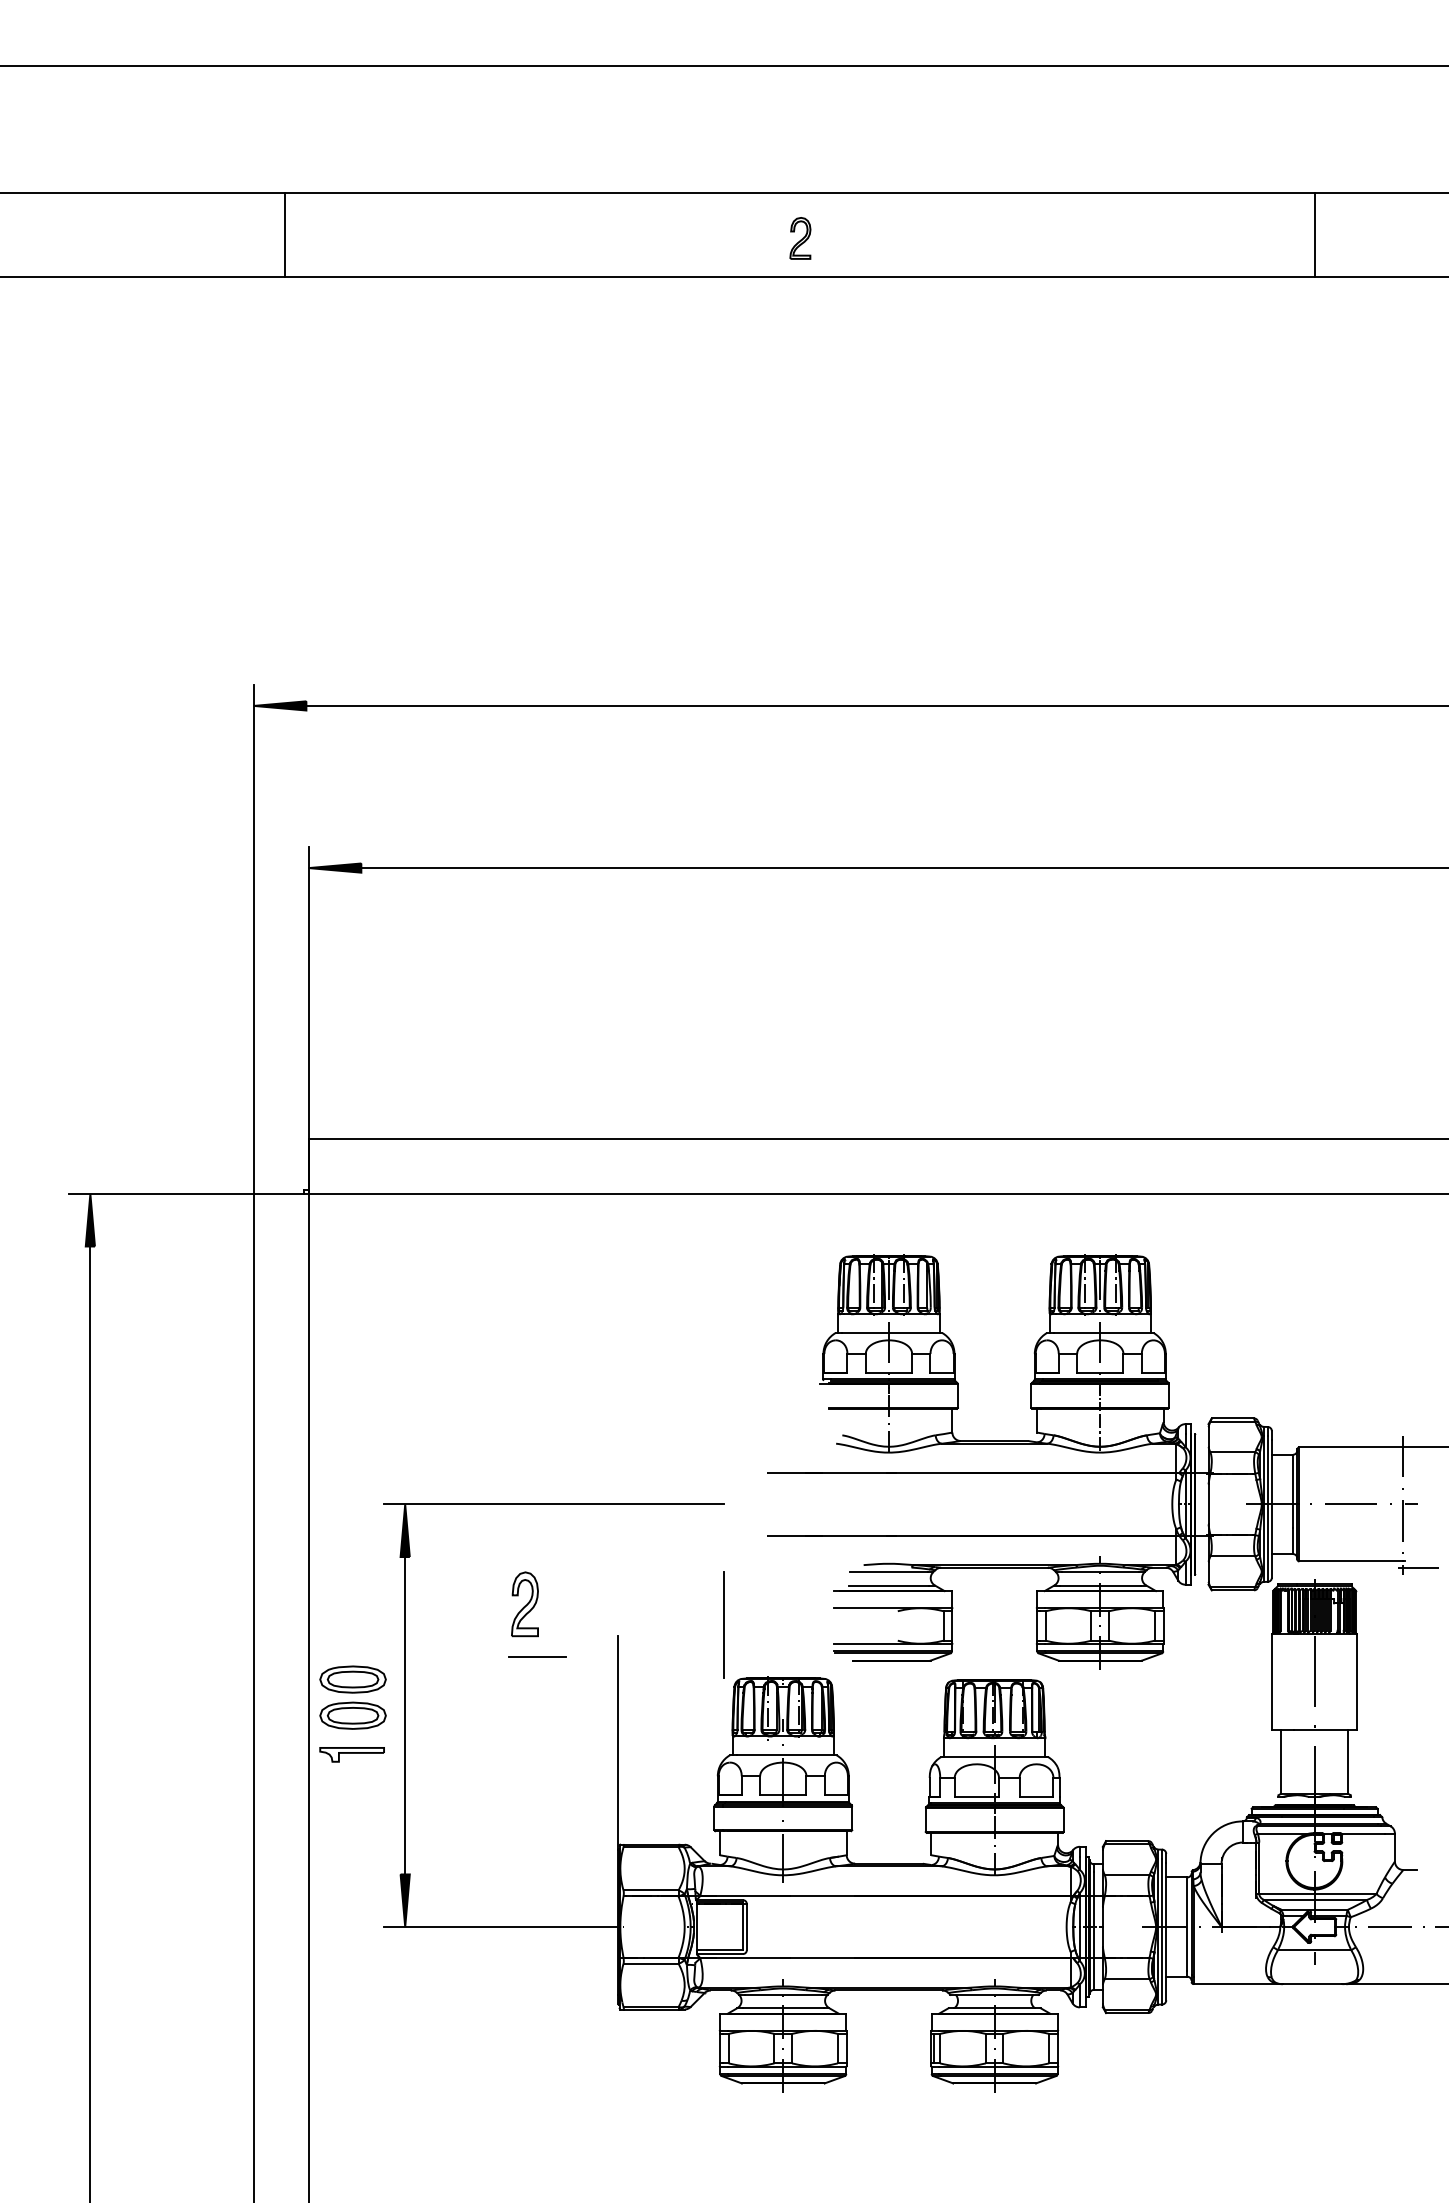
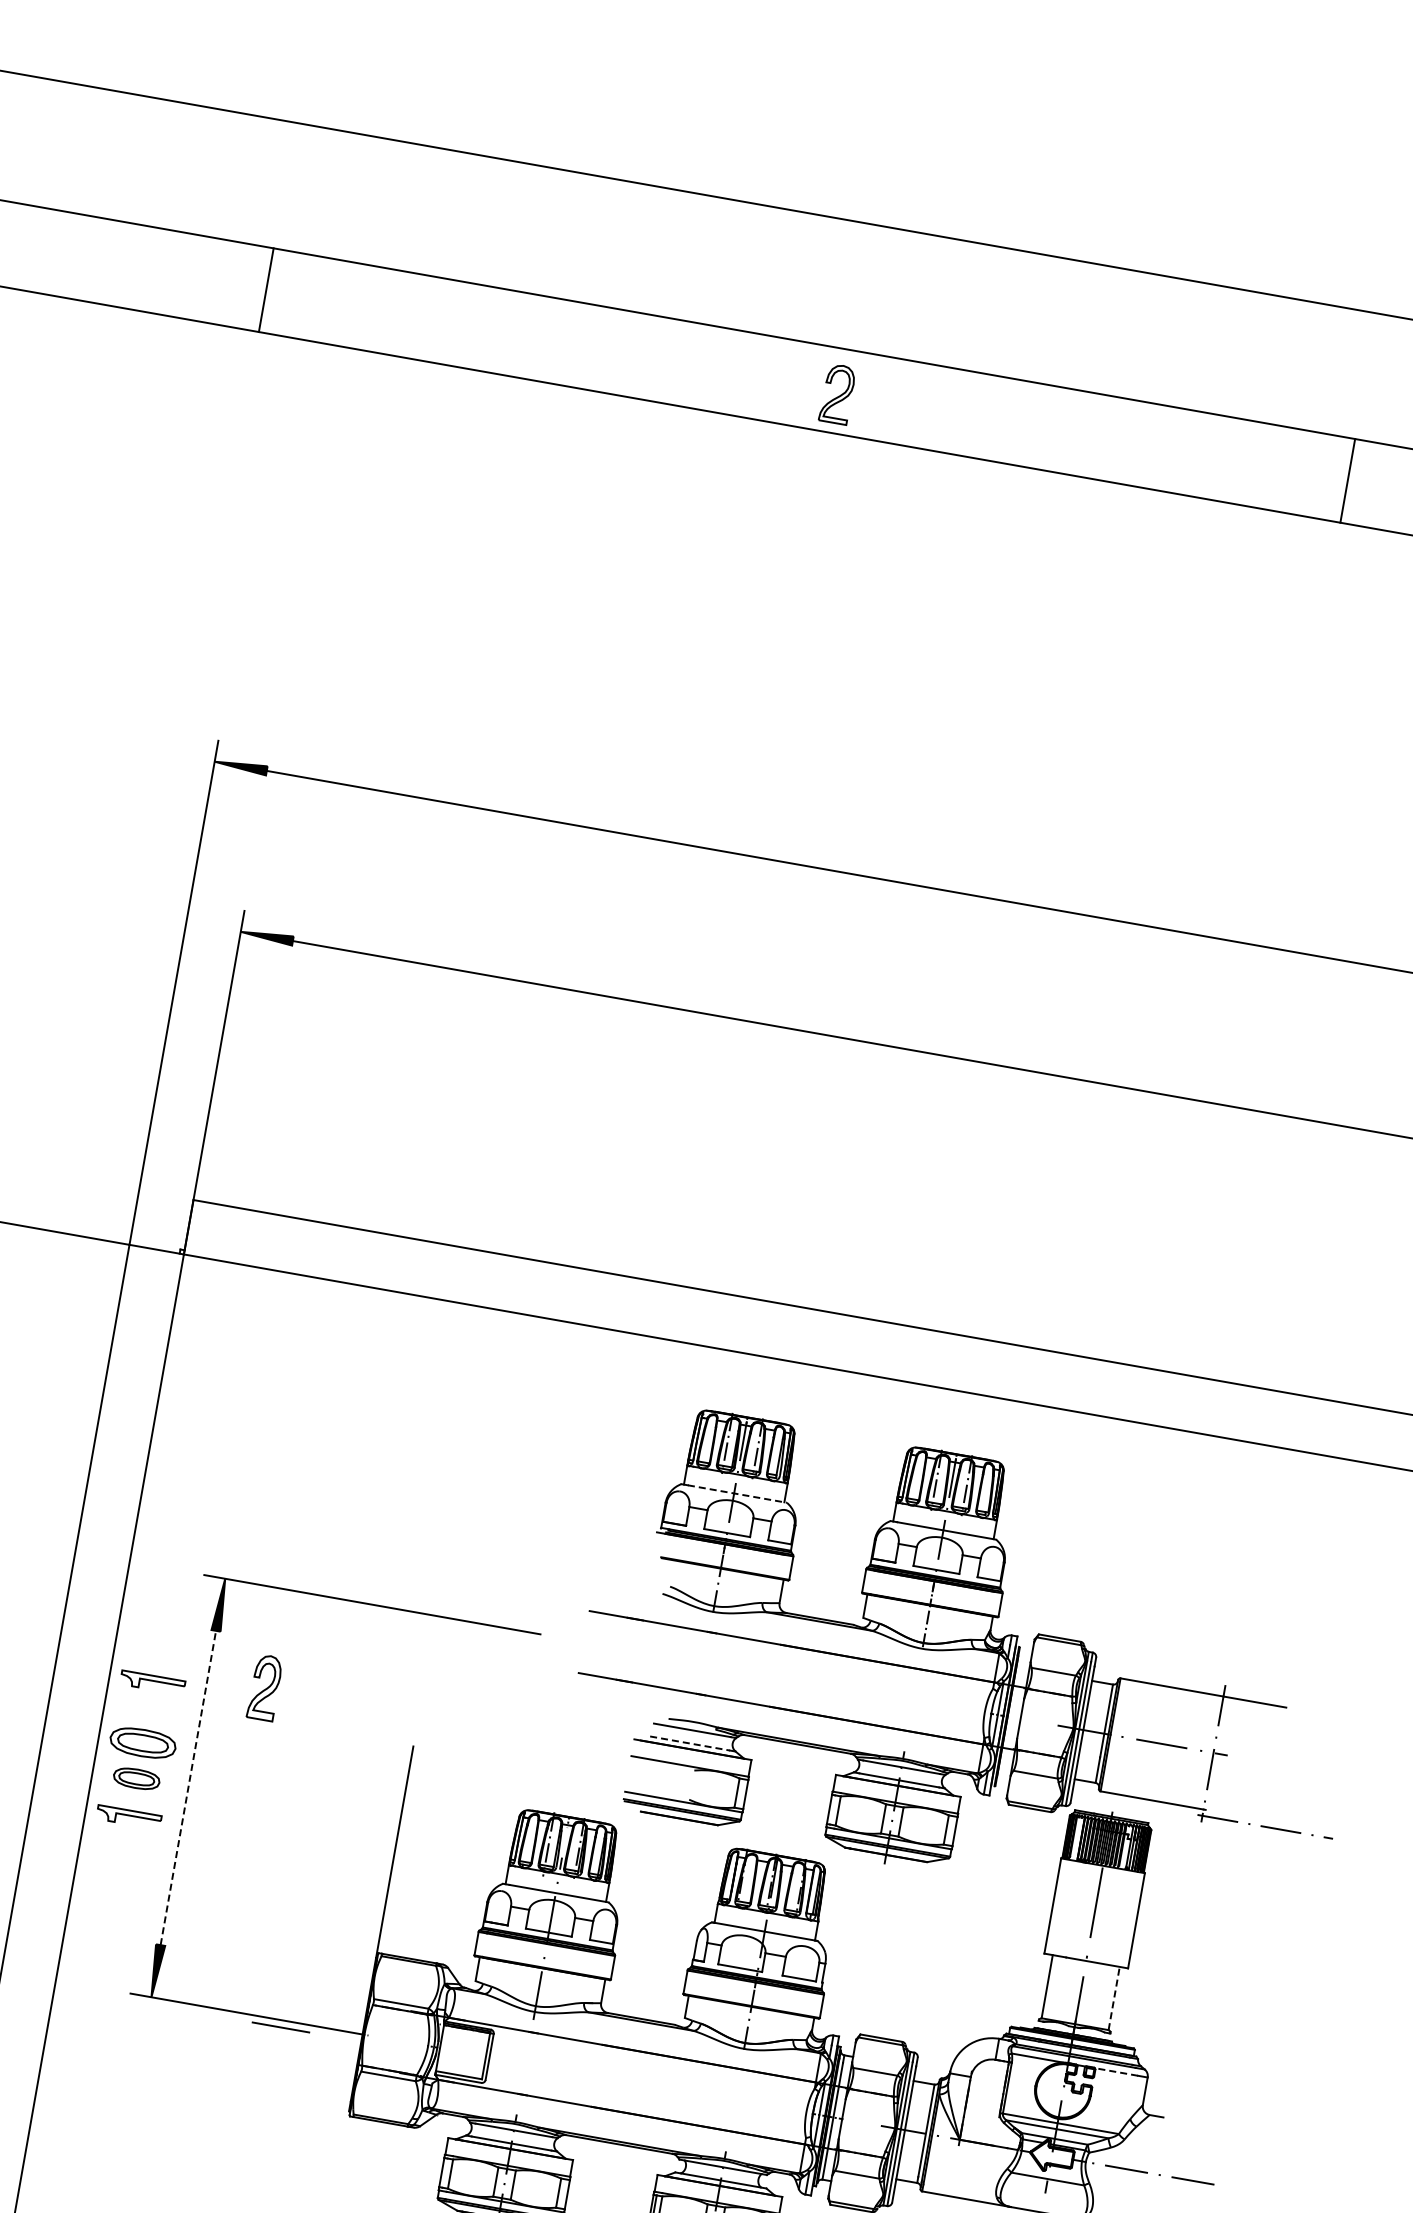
line: (284, 234) -> (266, 289), moved
part: (800, 238) -> (837, 394), size x1.4
line: (892, 1332) -> (737, 1493), solid -> dashed
line: (889, 1585) -> (690, 1743), solid -> dashed
part: (524, 1604) -> (264, 1687), moved
part: (351, 1618) -> (152, 1682), added
line: (724, 1625) -> (520, 1754), removed
line: (537, 1656) -> (281, 2026), moved
part: (352, 1715) -> (136, 1778), size x0.7
line: (405, 1715) -> (188, 1787), solid -> dashed
line: (1348, 1762) -> (1114, 1998), solid -> dashed
line: (1363, 1833) -> (1116, 2071), solid -> dashed

